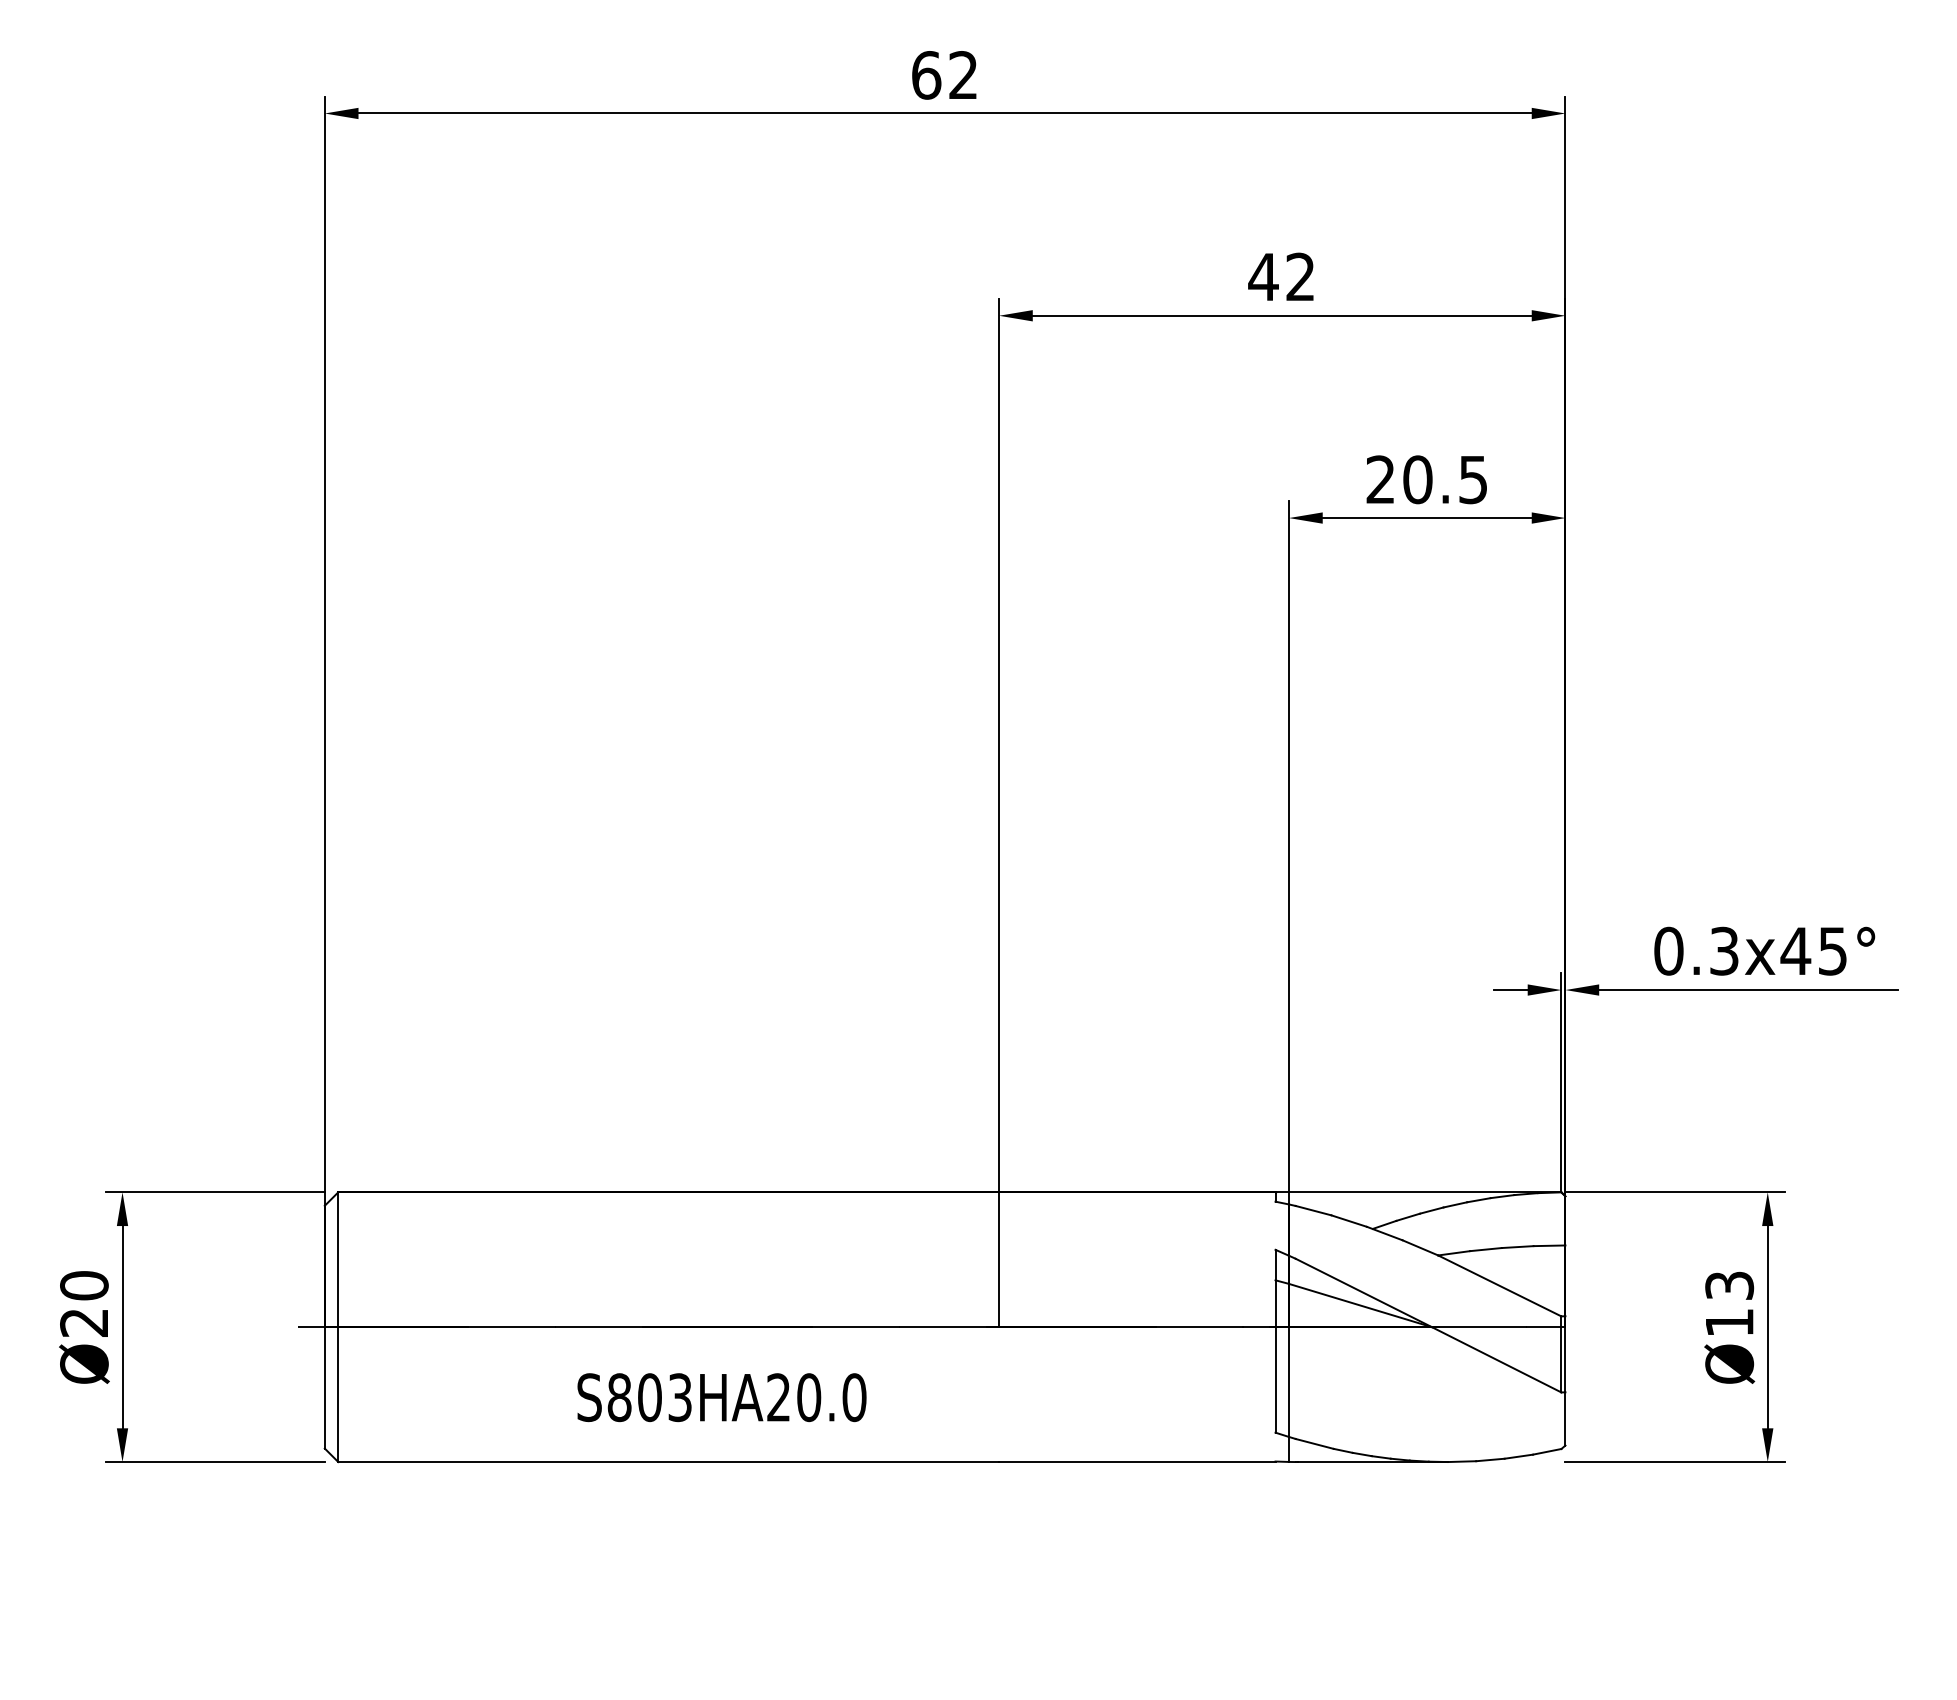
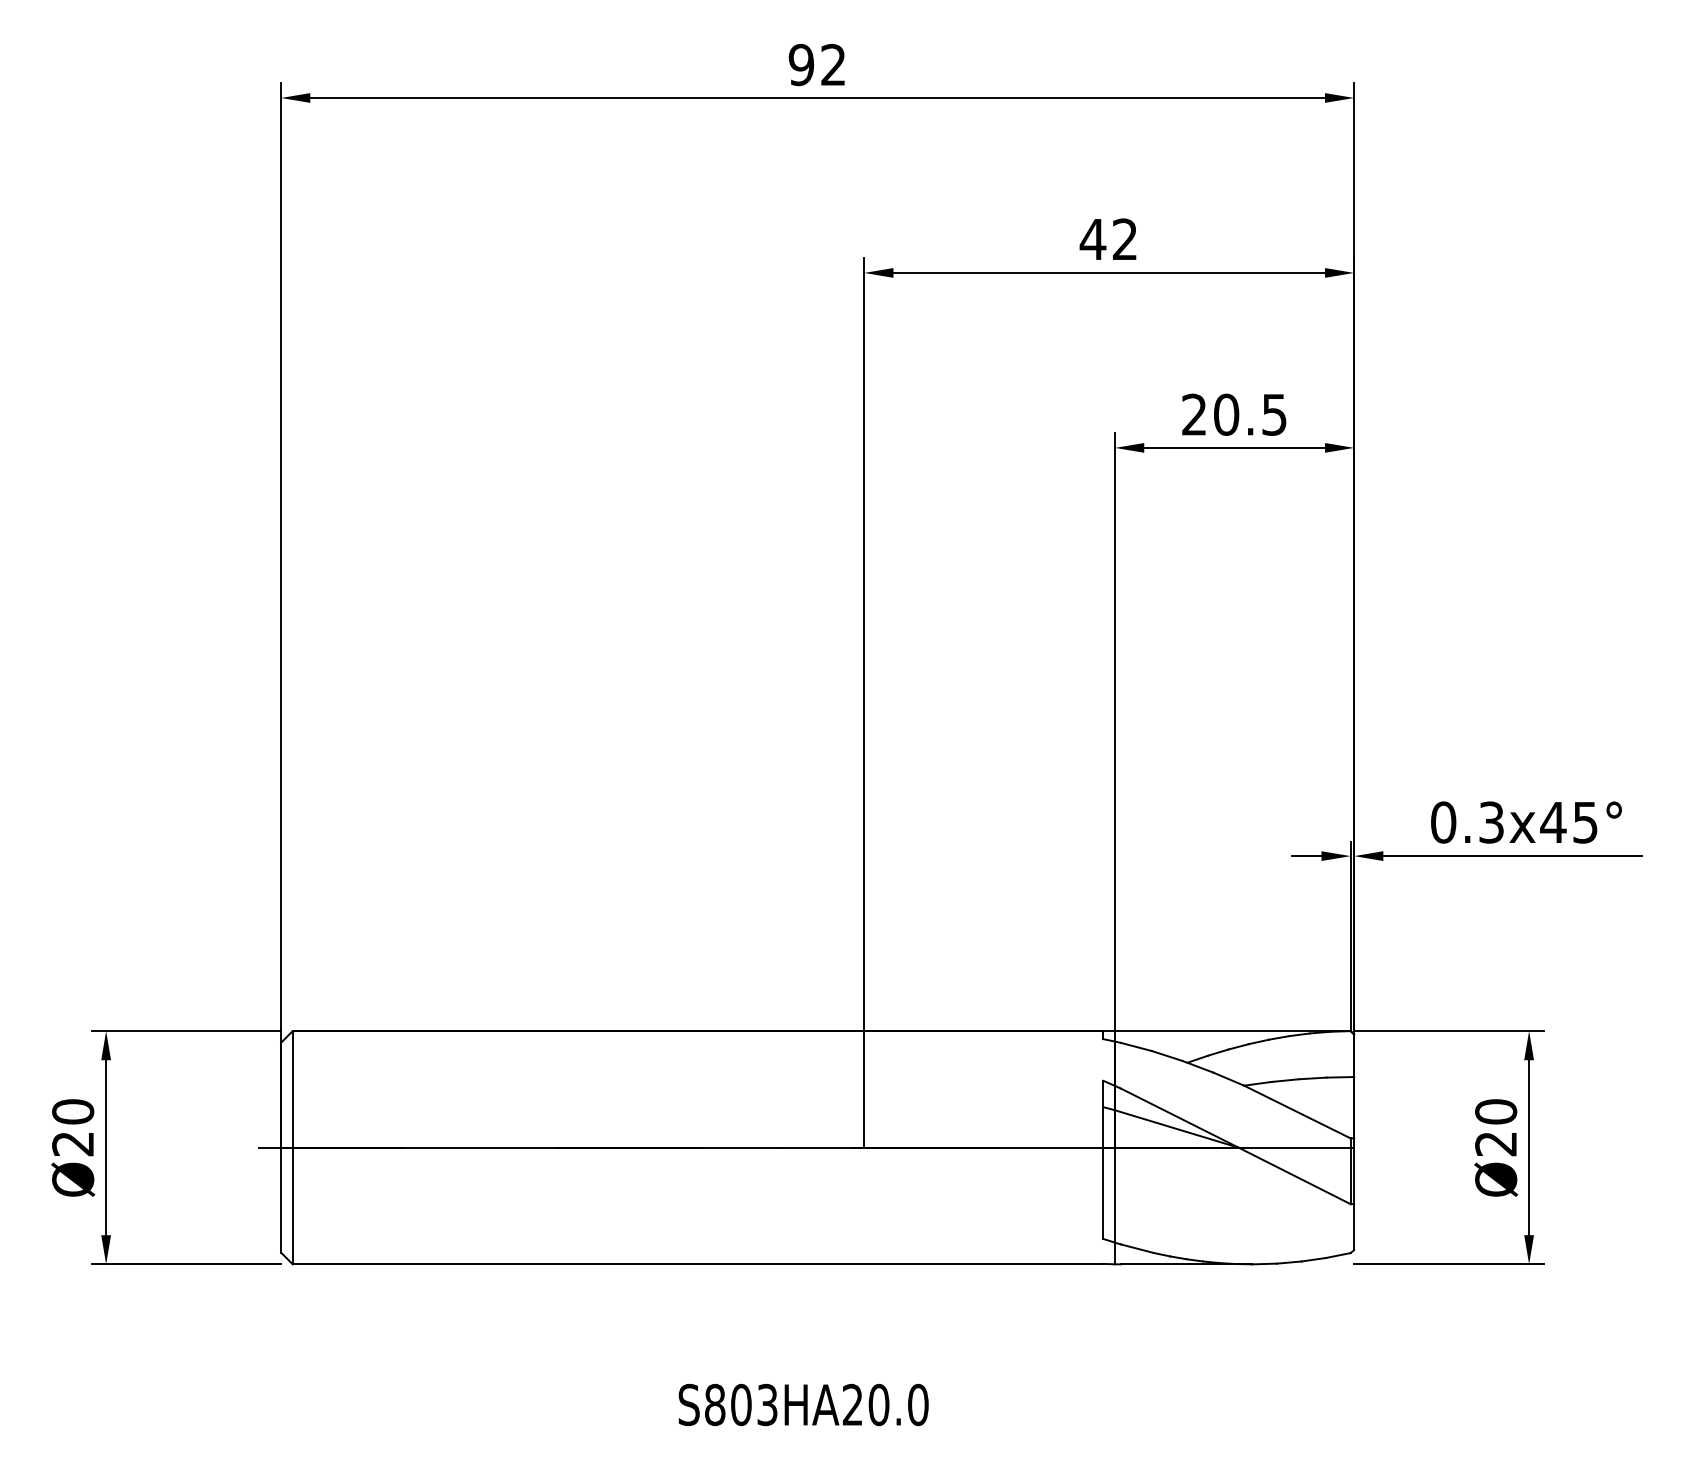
text: (926, 75) -> (801, 65), 62 -> 92
text: (1729, 1303) -> (1496, 1127), Ø13 -> Ø20
text: (721, 1397) -> (803, 1404), moved

